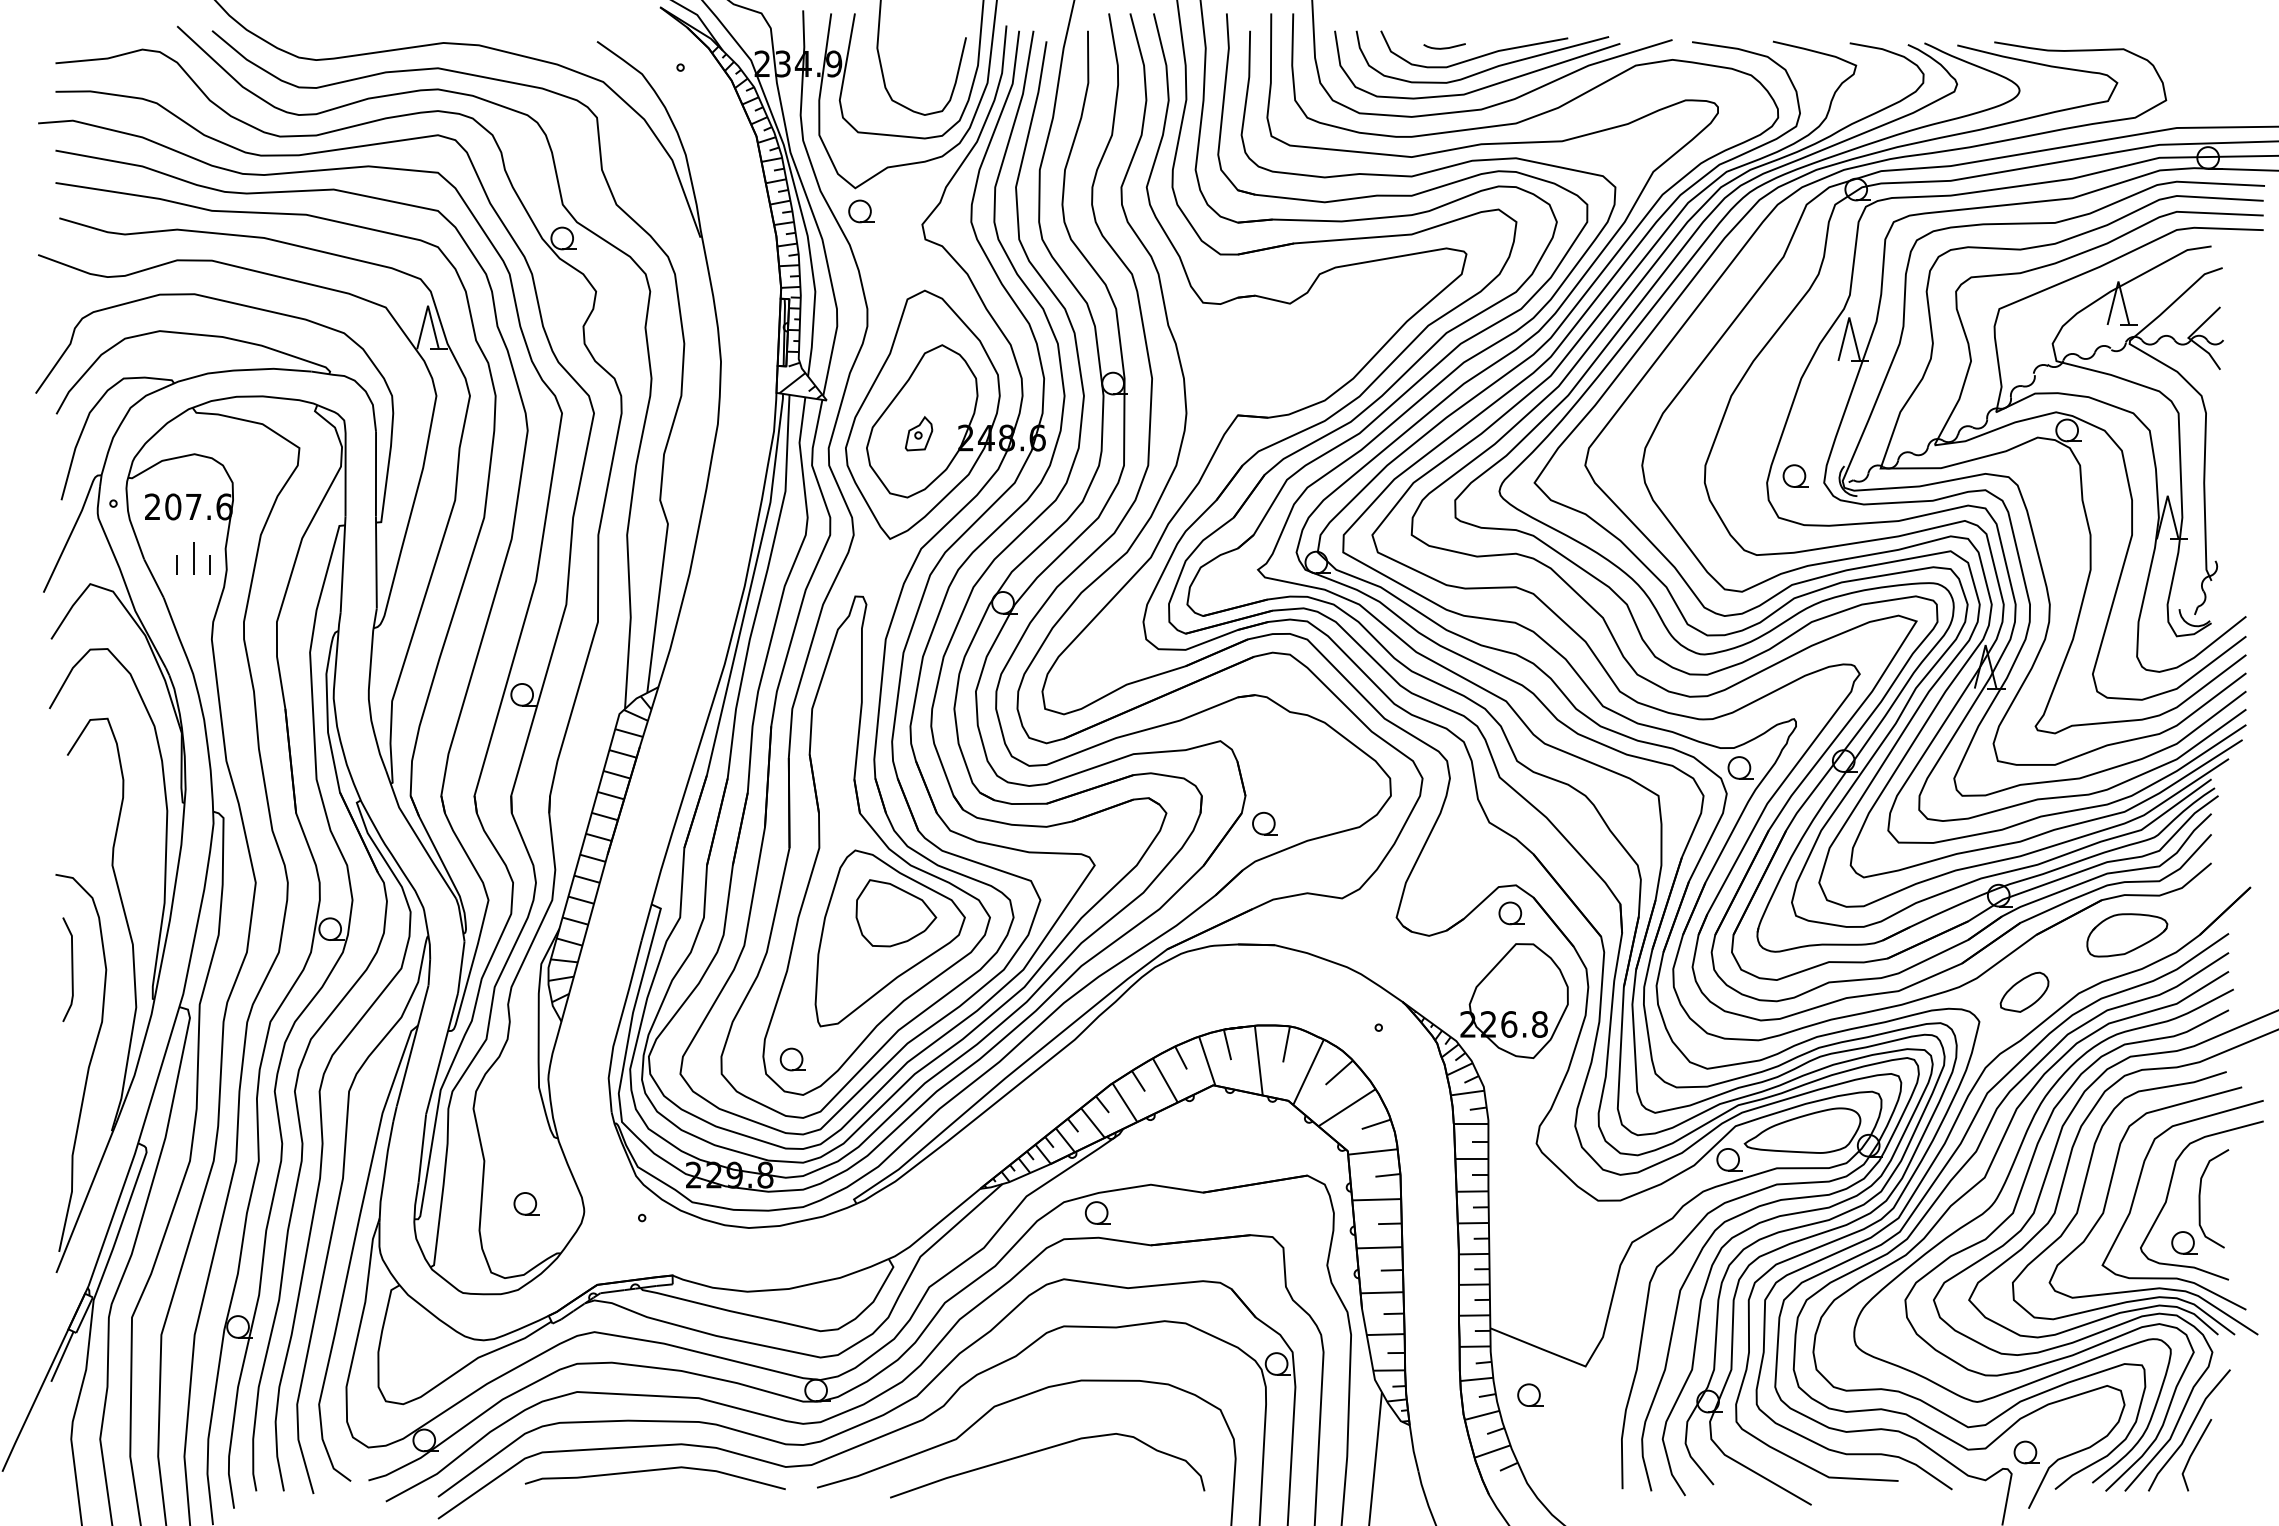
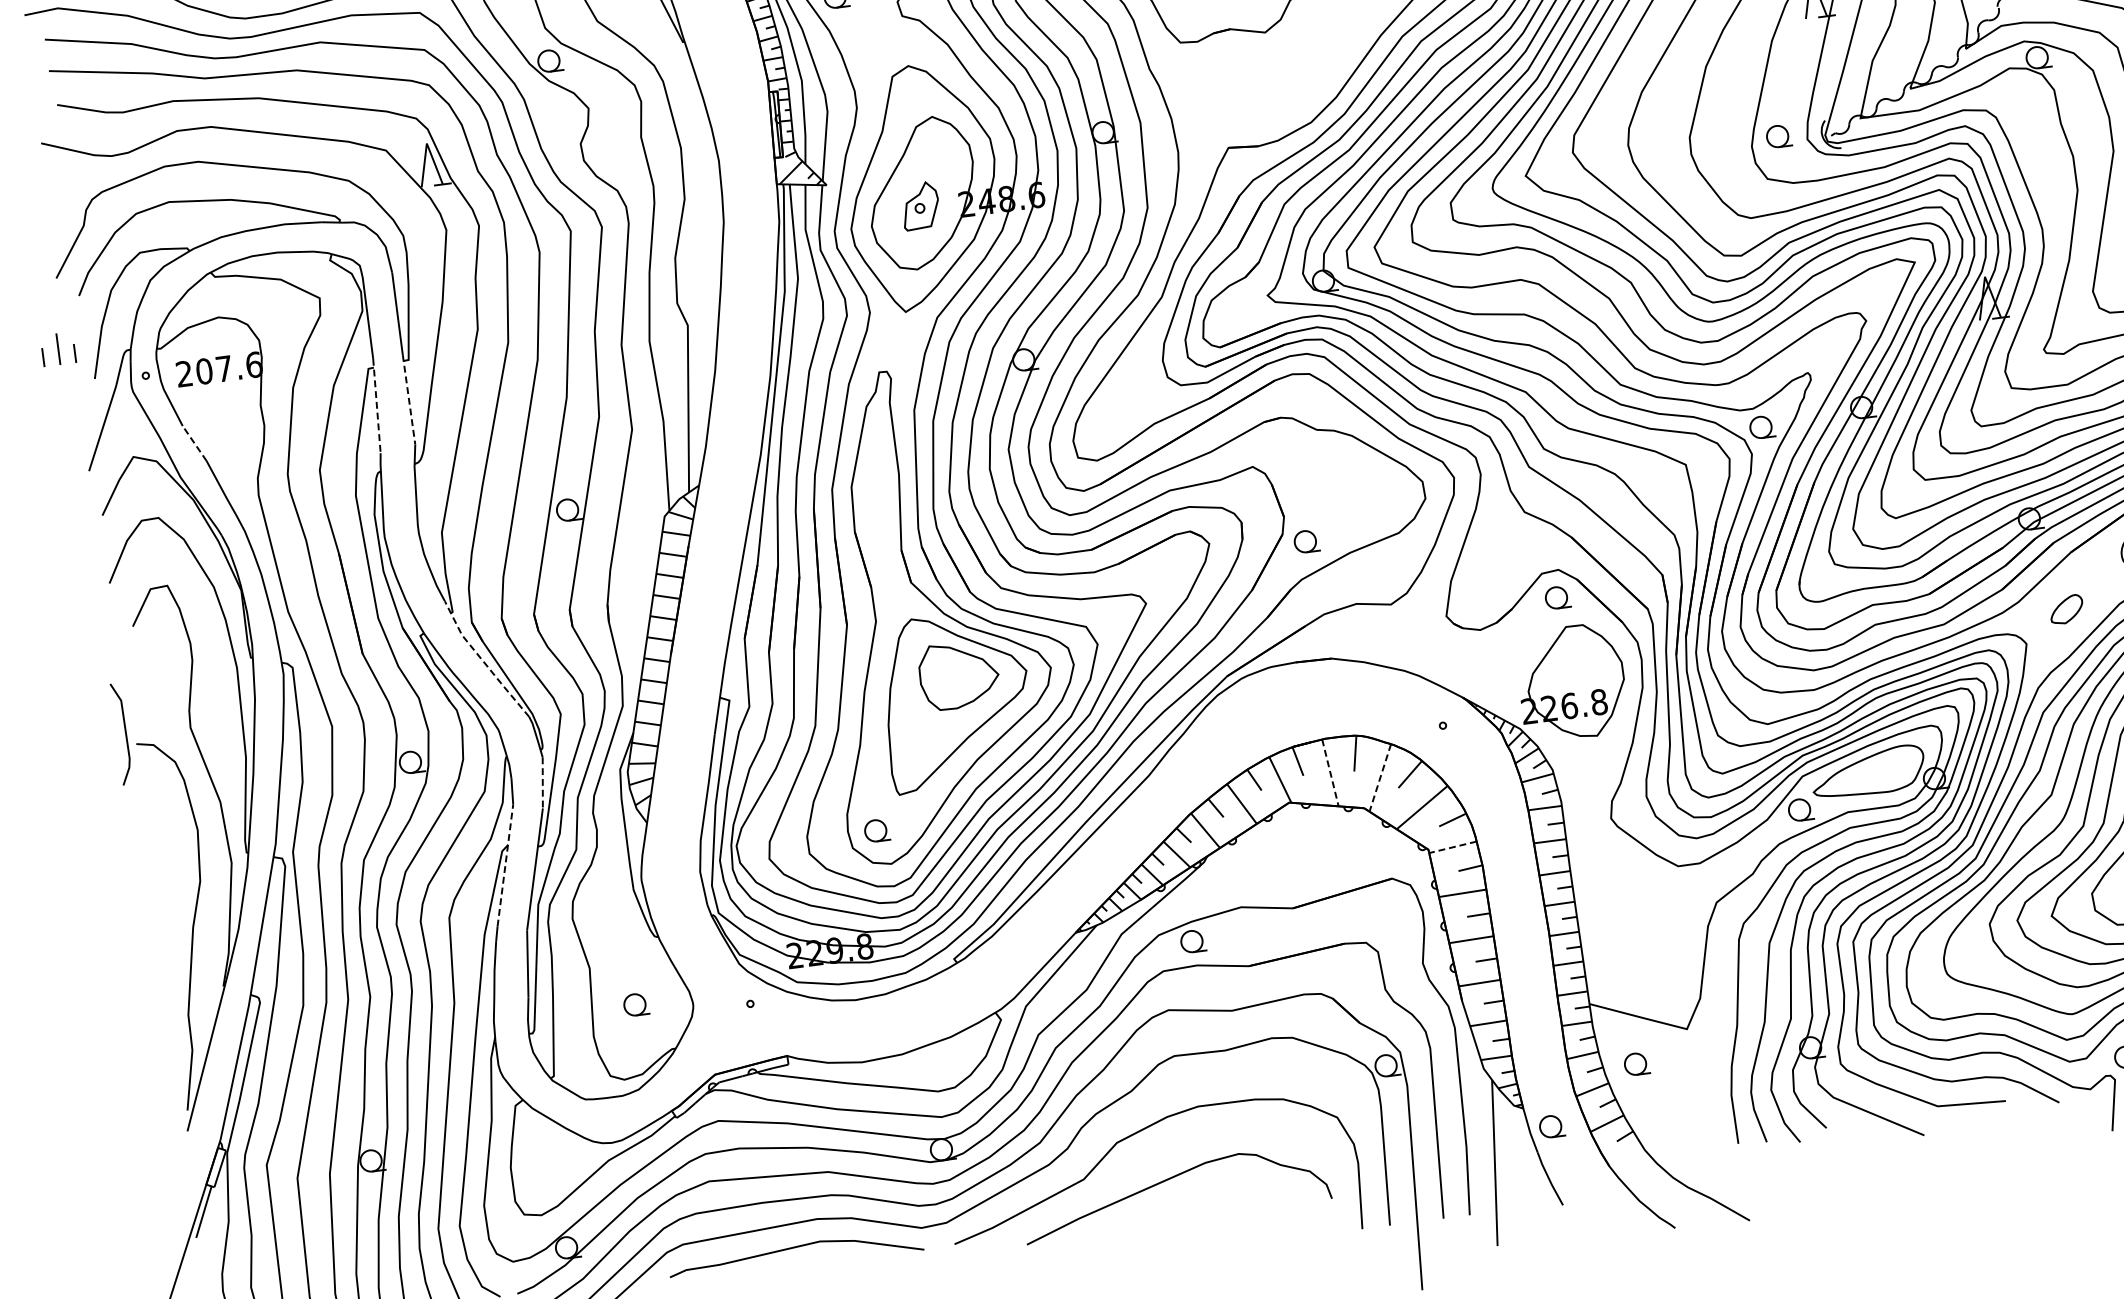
part: (919, 433) -> (921, 205), size x1.4
part: (193, 558) -> (58, 349), moved
line: (376, 562) -> (409, 399), solid -> dashed
line: (343, 565) -> (377, 406), solid -> dashed
line: (153, 578) -> (194, 443), solid -> dashed
line: (417, 837) -> (483, 662), solid -> dashed
line: (461, 967) -> (543, 783), solid -> dashed
line: (71, 969) -> (125, 733), moved
part: (2024, 991) -> (2066, 608), size x0.7
line: (412, 1045) -> (505, 865), solid -> dashed
line: (1258, 1061) -> (1330, 773), solid -> dashed
line: (1308, 1072) -> (1380, 778), solid -> dashed
line: (1372, 1151) -> (1452, 846), solid -> dashed
part: (1436, 1446) -> (1552, 1125), added

